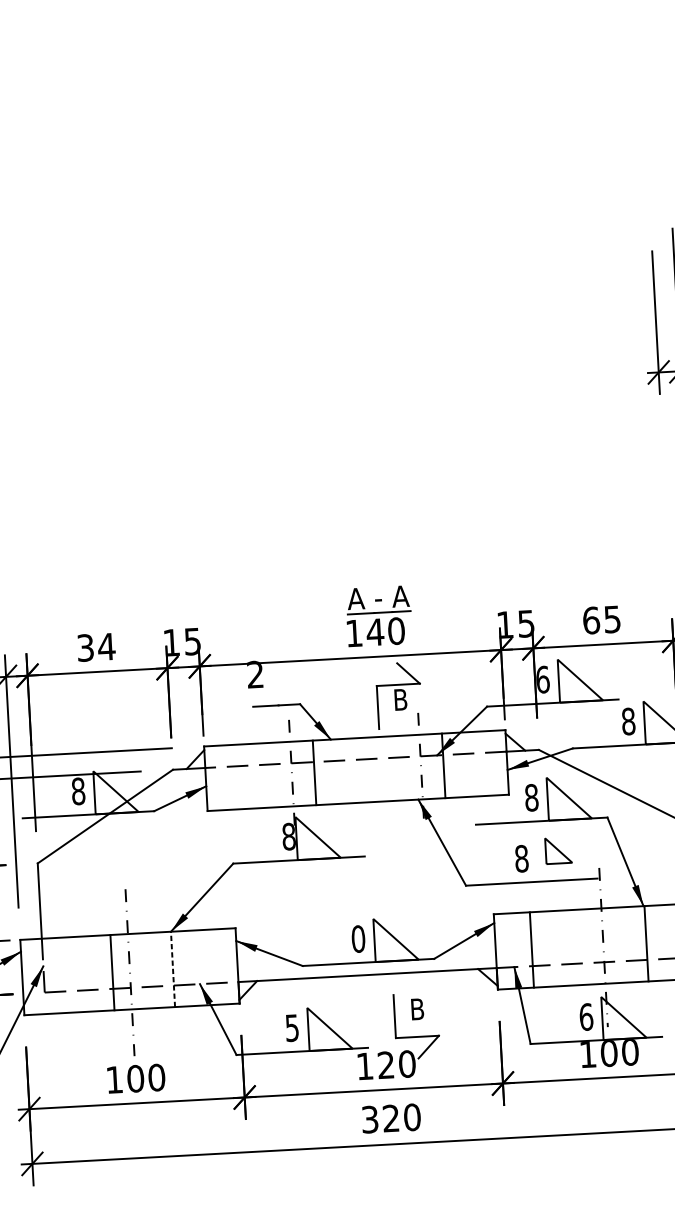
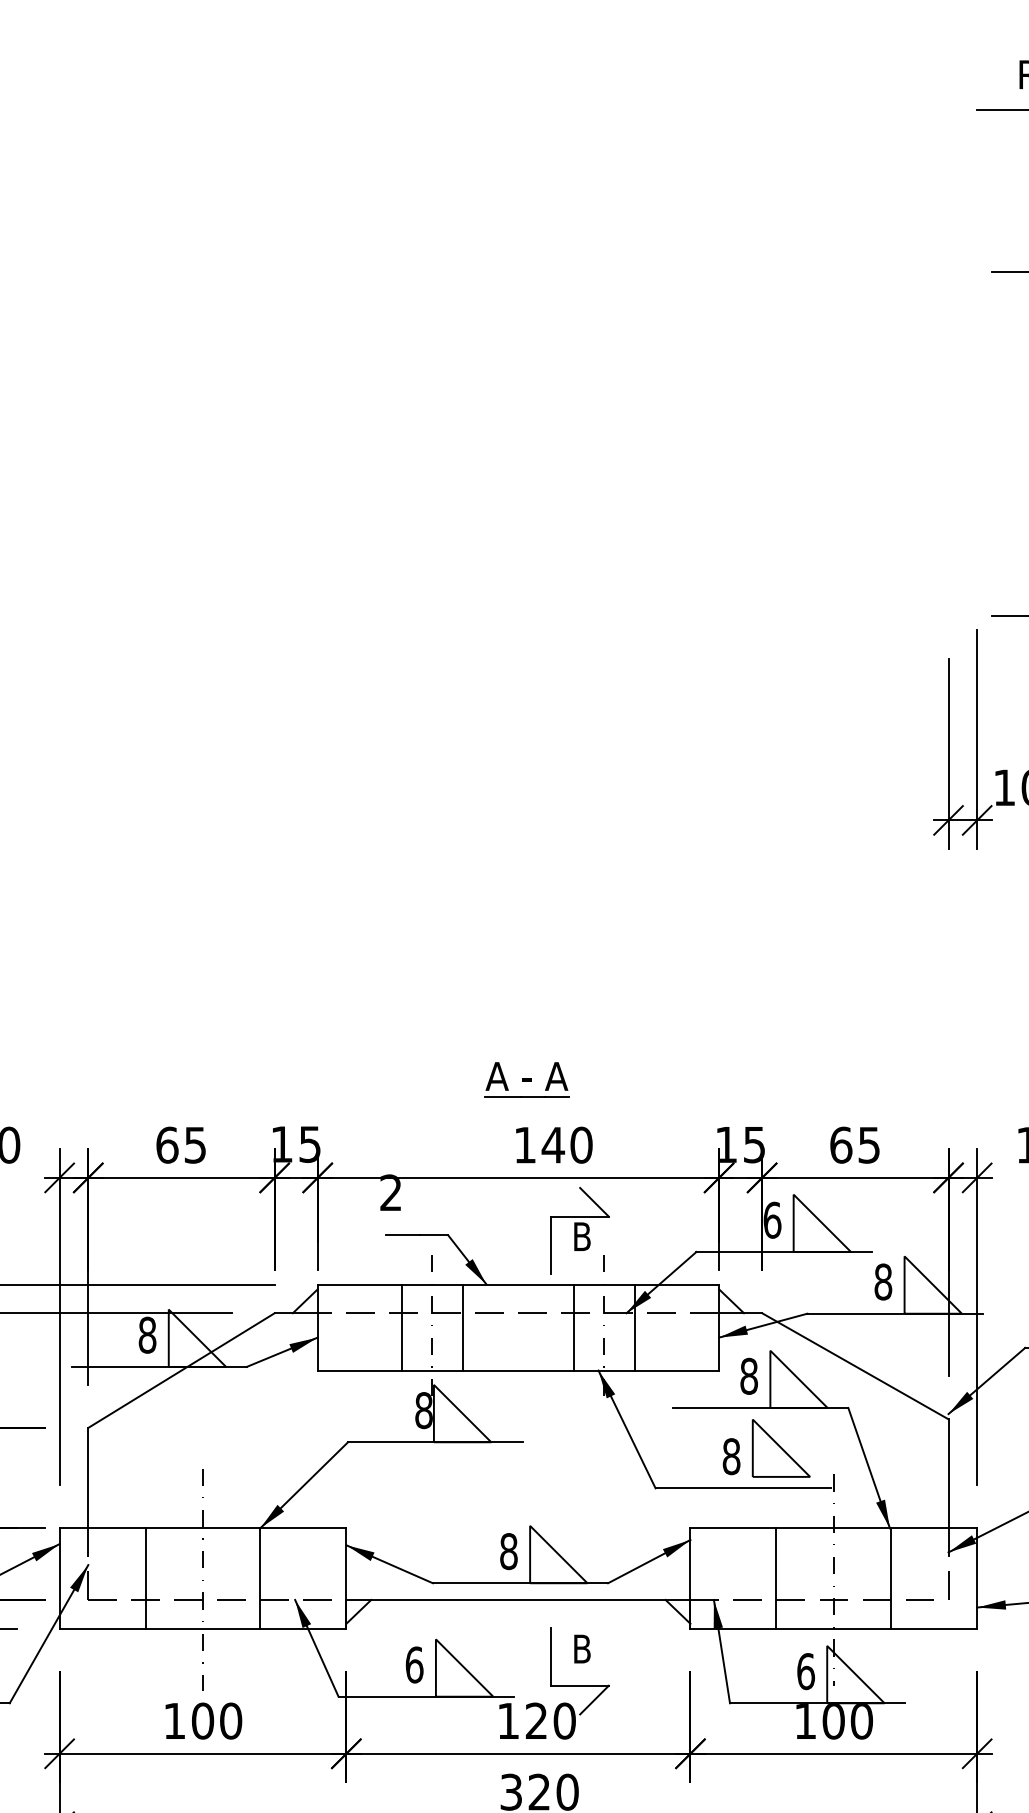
part: (378, 599) -> (526, 1079), moved
text: (96, 646) -> (181, 1144), 34 -> 65
line: (398, 768) -> (574, 1327), added
line: (269, 775) -> (402, 1327), added
part: (558, 850) -> (780, 1448), size x1.67
text: (358, 939) -> (508, 1551), 0 -> 8
line: (531, 950) -> (776, 1578), moved
line: (173, 968) -> (260, 1577), dashed -> solid
line: (112, 972) -> (145, 1578), moved
text: (292, 1027) -> (414, 1664), 5 -> 6

